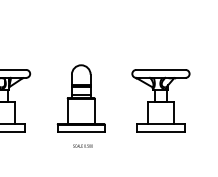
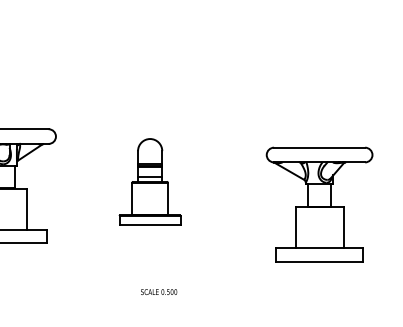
part: (80, 98) -> (148, 181), size x0.7
part: (160, 100) -> (318, 204), moved
text: (82, 145) -> (158, 290), moved

